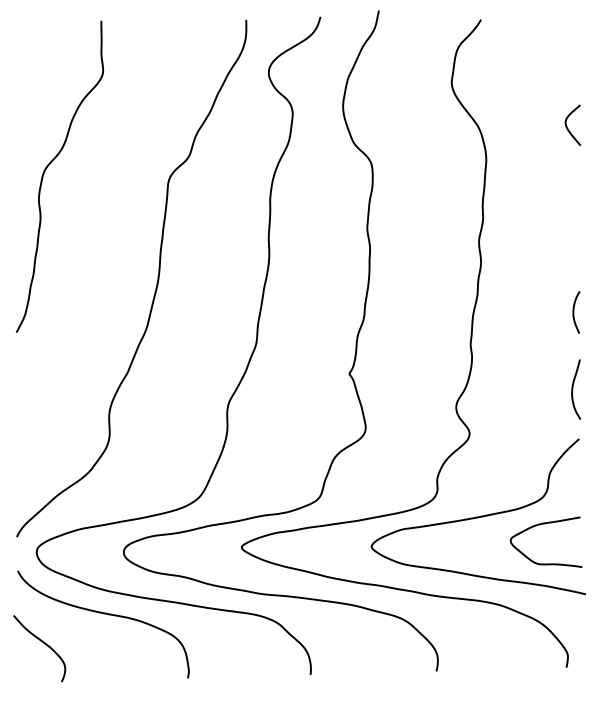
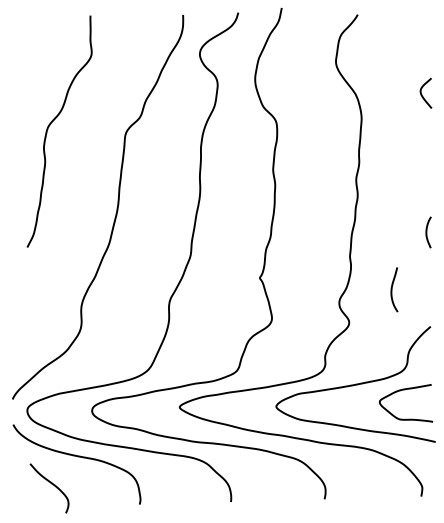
curve: (46, 171) -> (49, 127), moved
curve: (573, 389) -> (392, 289), moved
curve: (42, 643) -> (51, 484), moved

